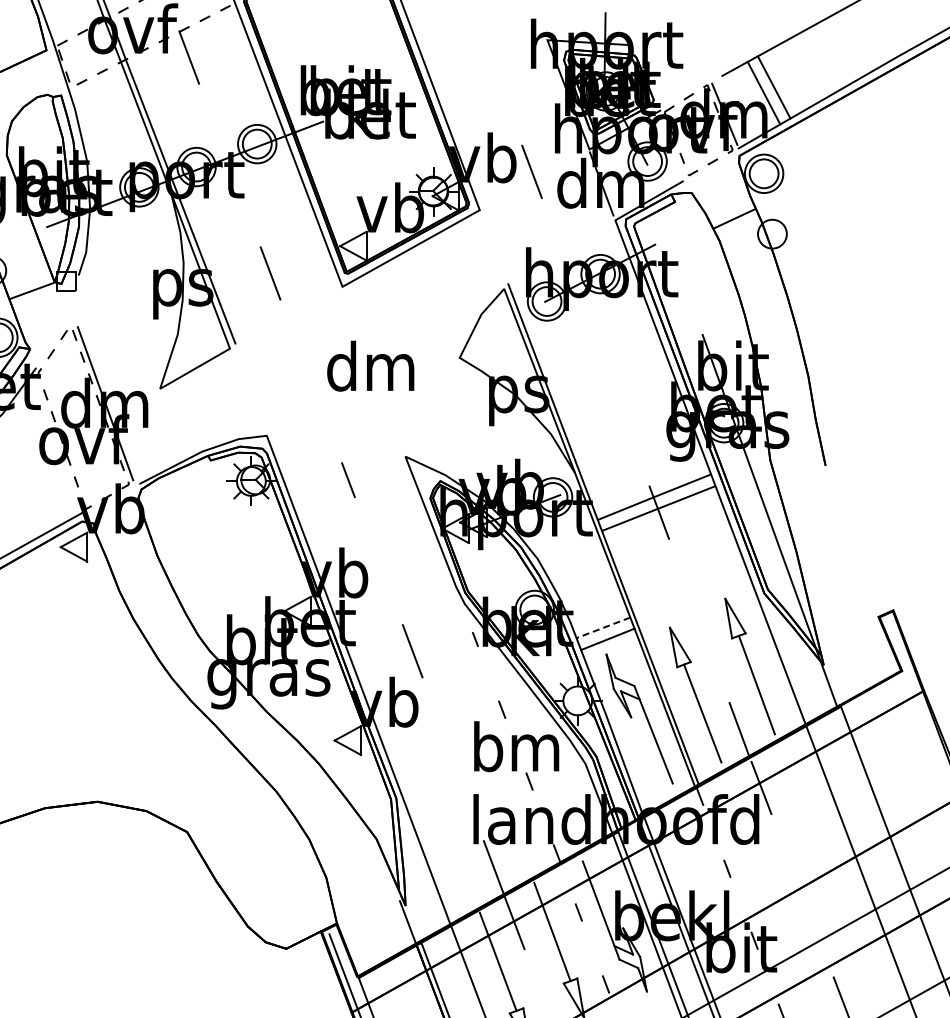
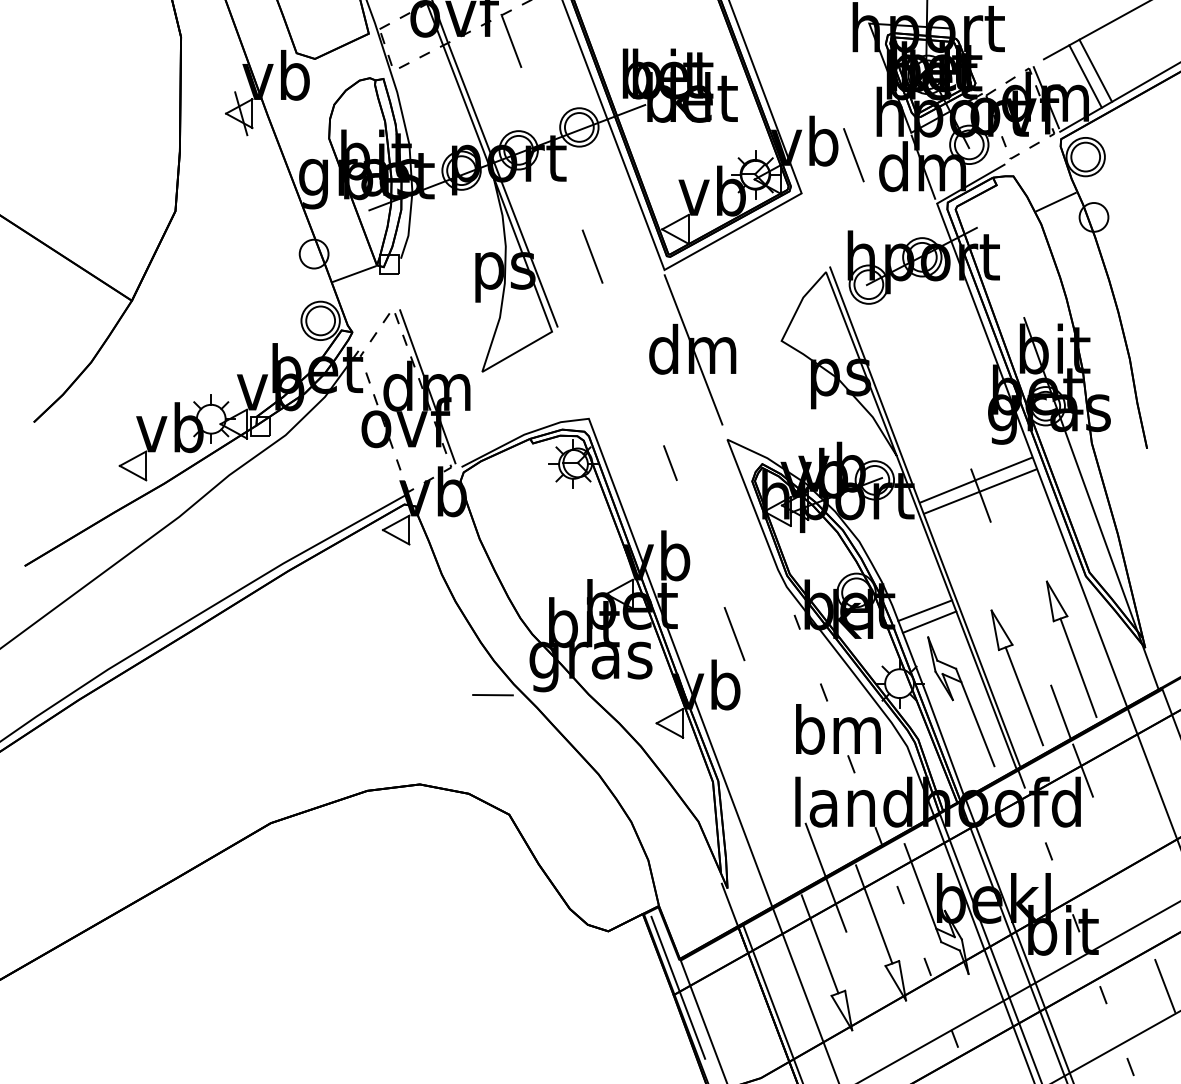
line: (371, 366) -> (693, 349), added
line: (603, 627) -> (925, 610), dashed -> solid
line: (170, 712) -> (492, 695), added

